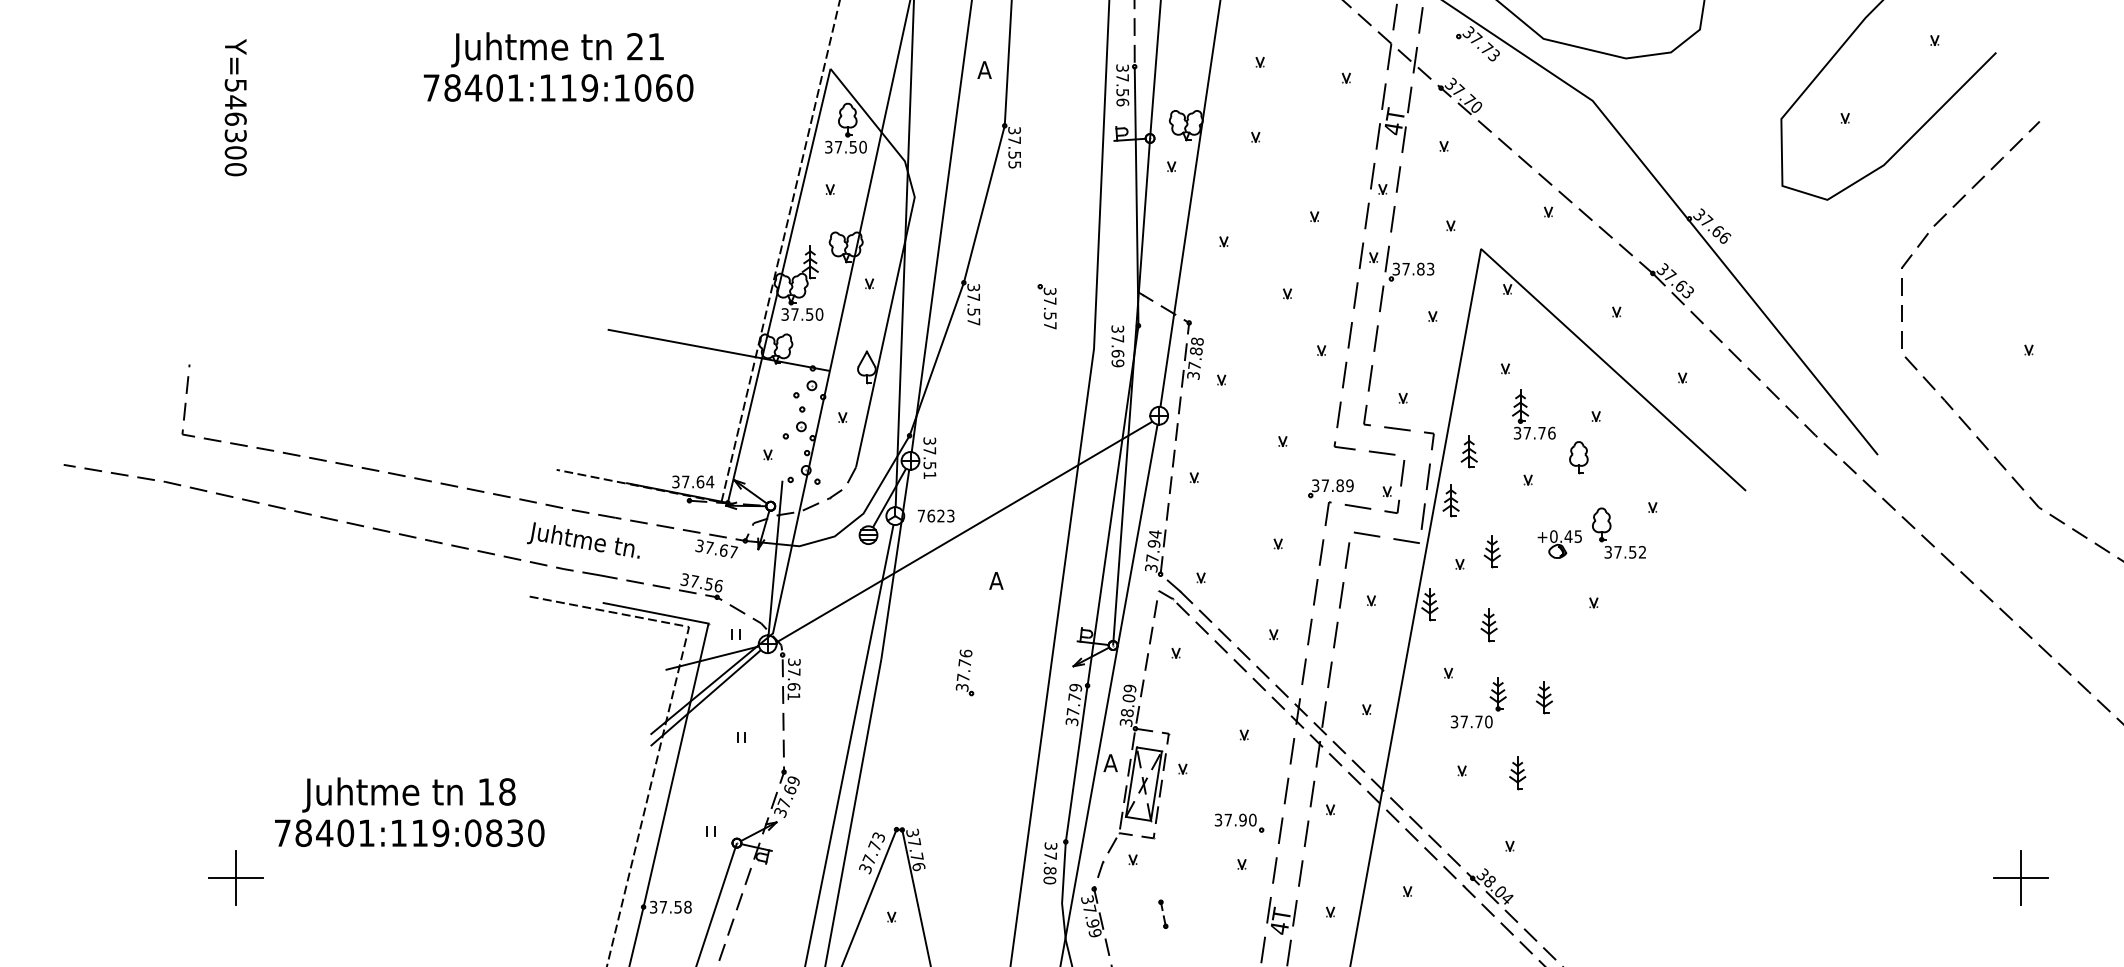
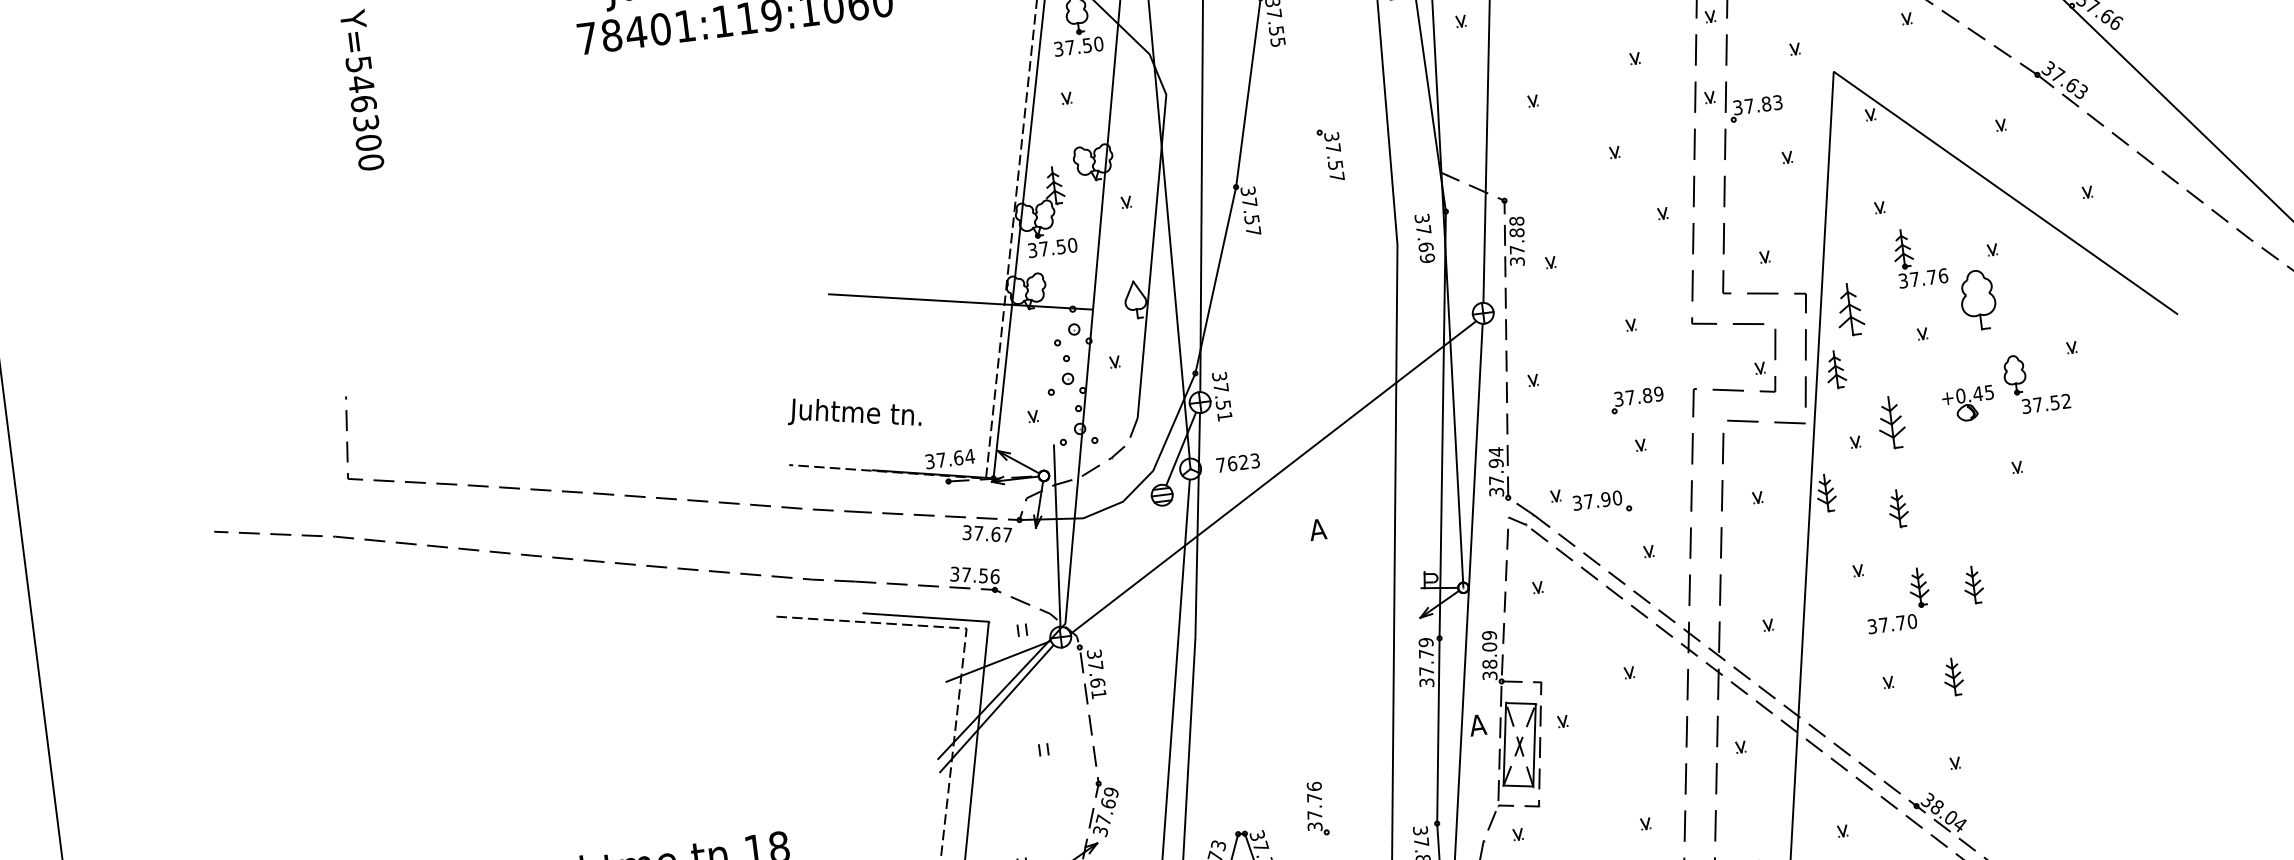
part: (1046, 306) -> (1329, 154), moved
part: (1468, 451) -> (1848, 309), size x1.4
part: (1578, 457) -> (1977, 300), size x1.6
part: (1330, 488) -> (1636, 400), moved
text: (582, 540) -> (852, 412), moved
part: (1491, 551) -> (1890, 422), size x1.4
part: (964, 672) -> (1315, 808), moved
part: (1239, 822) -> (1602, 502), moved

